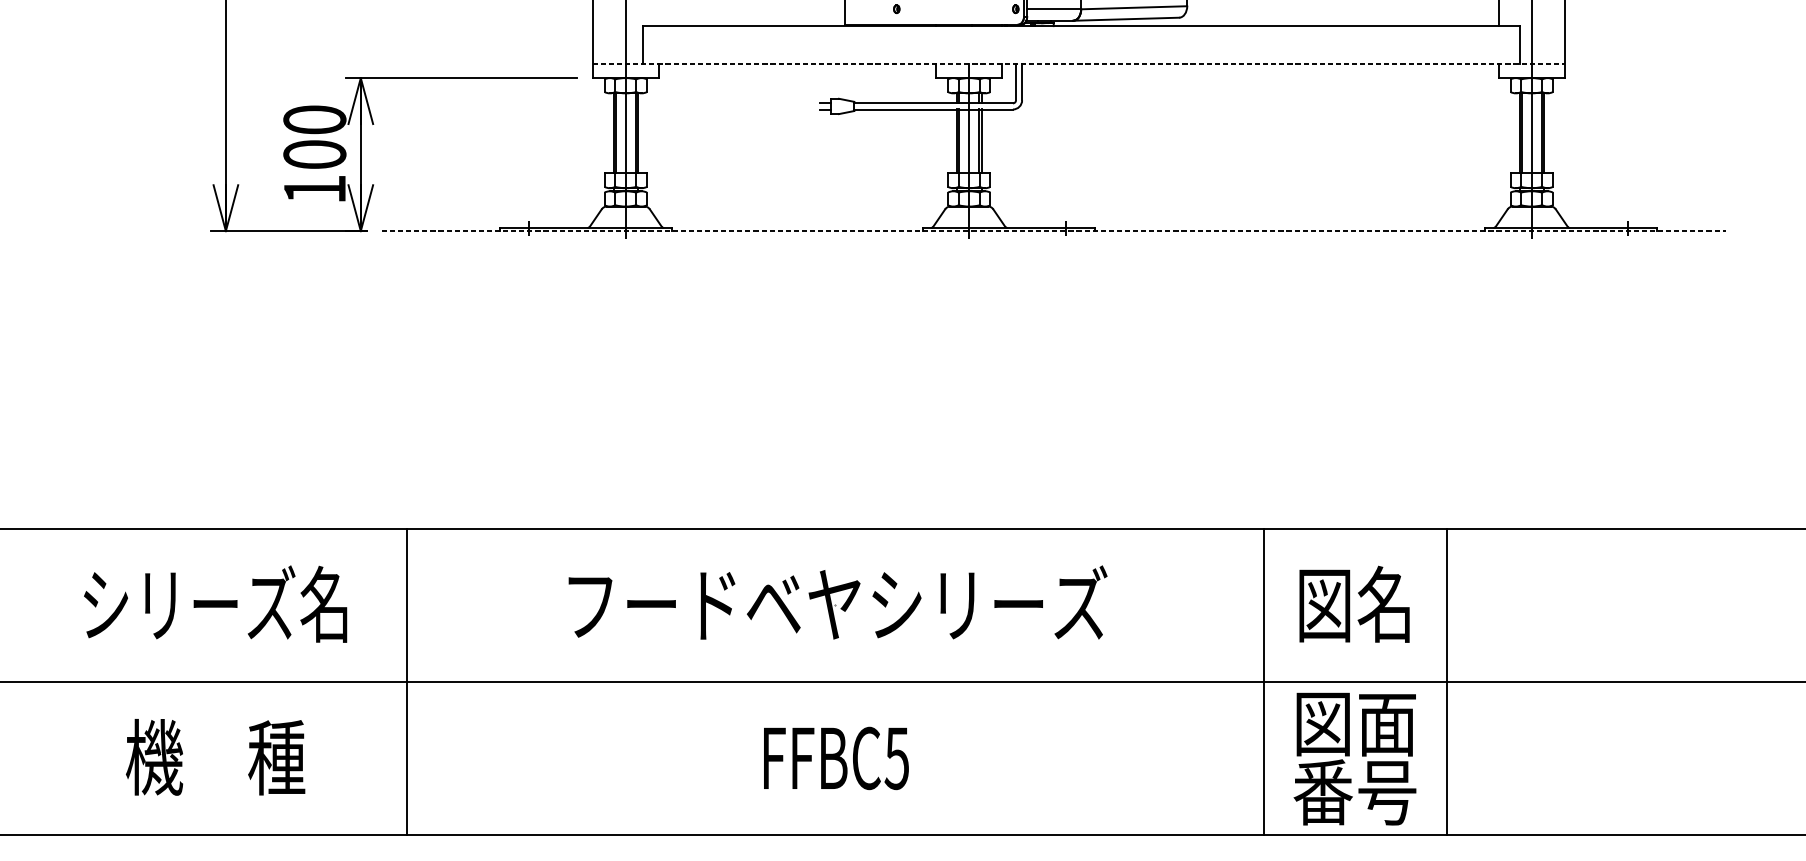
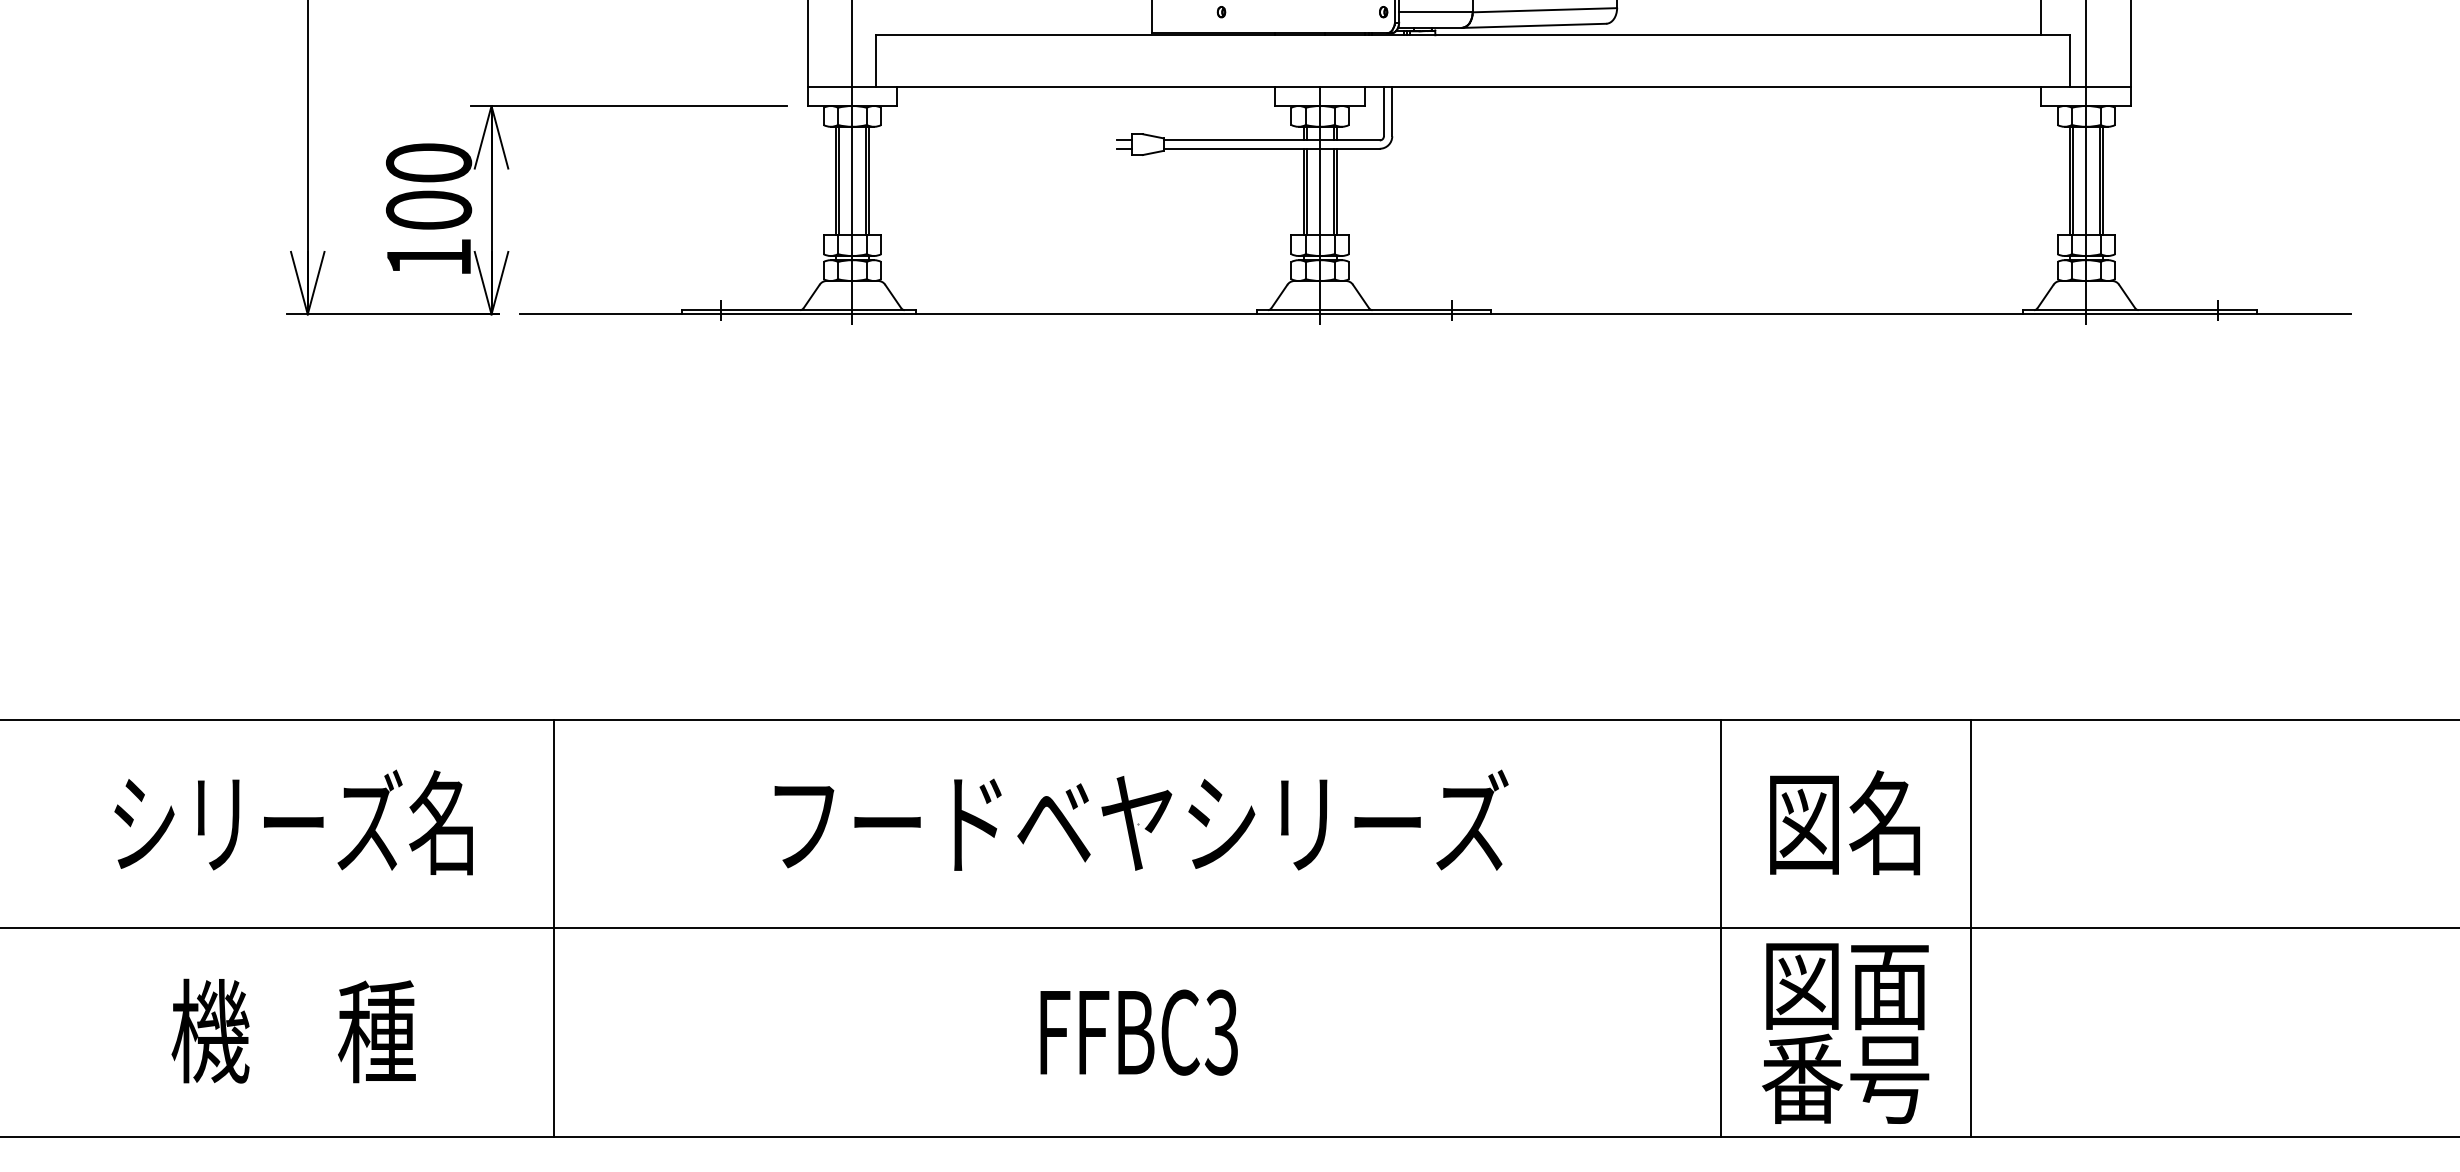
line: (1078, 64) -> (1469, 87), dashed -> solid
line: (1053, 231) -> (1435, 314), dashed -> solid
text: (896, 758) -> (1221, 1032), FFBC5 -> FFBC3

